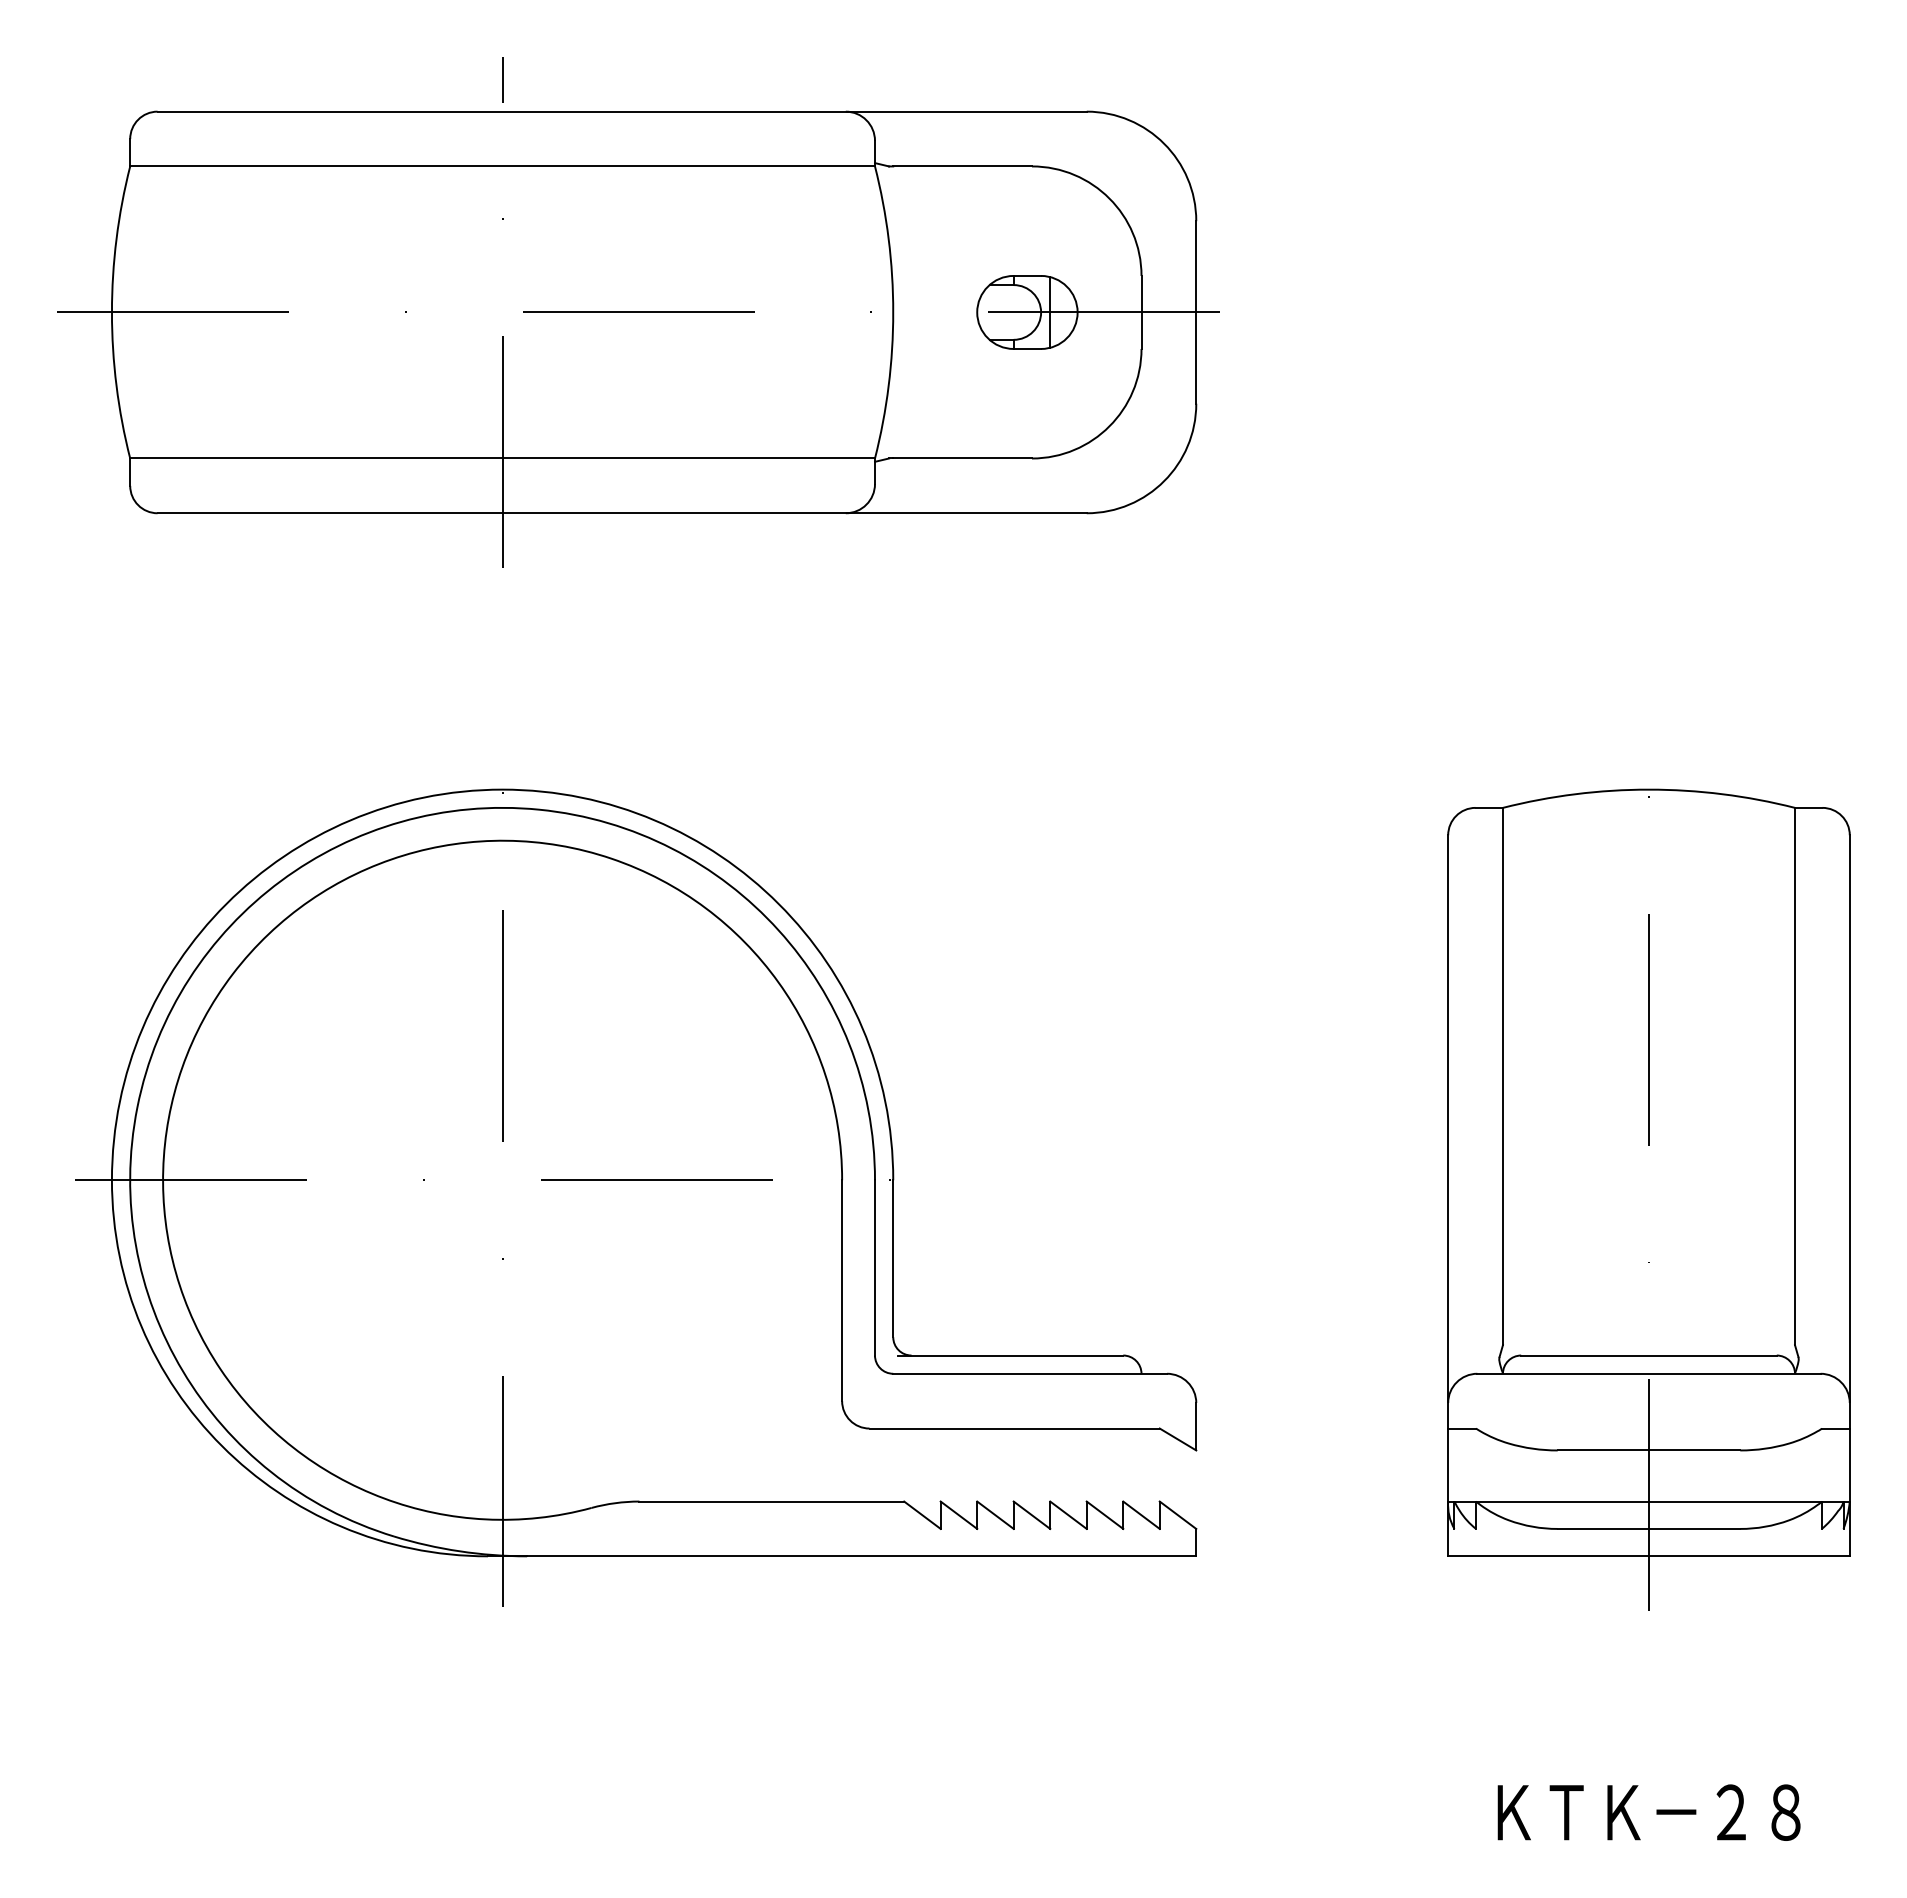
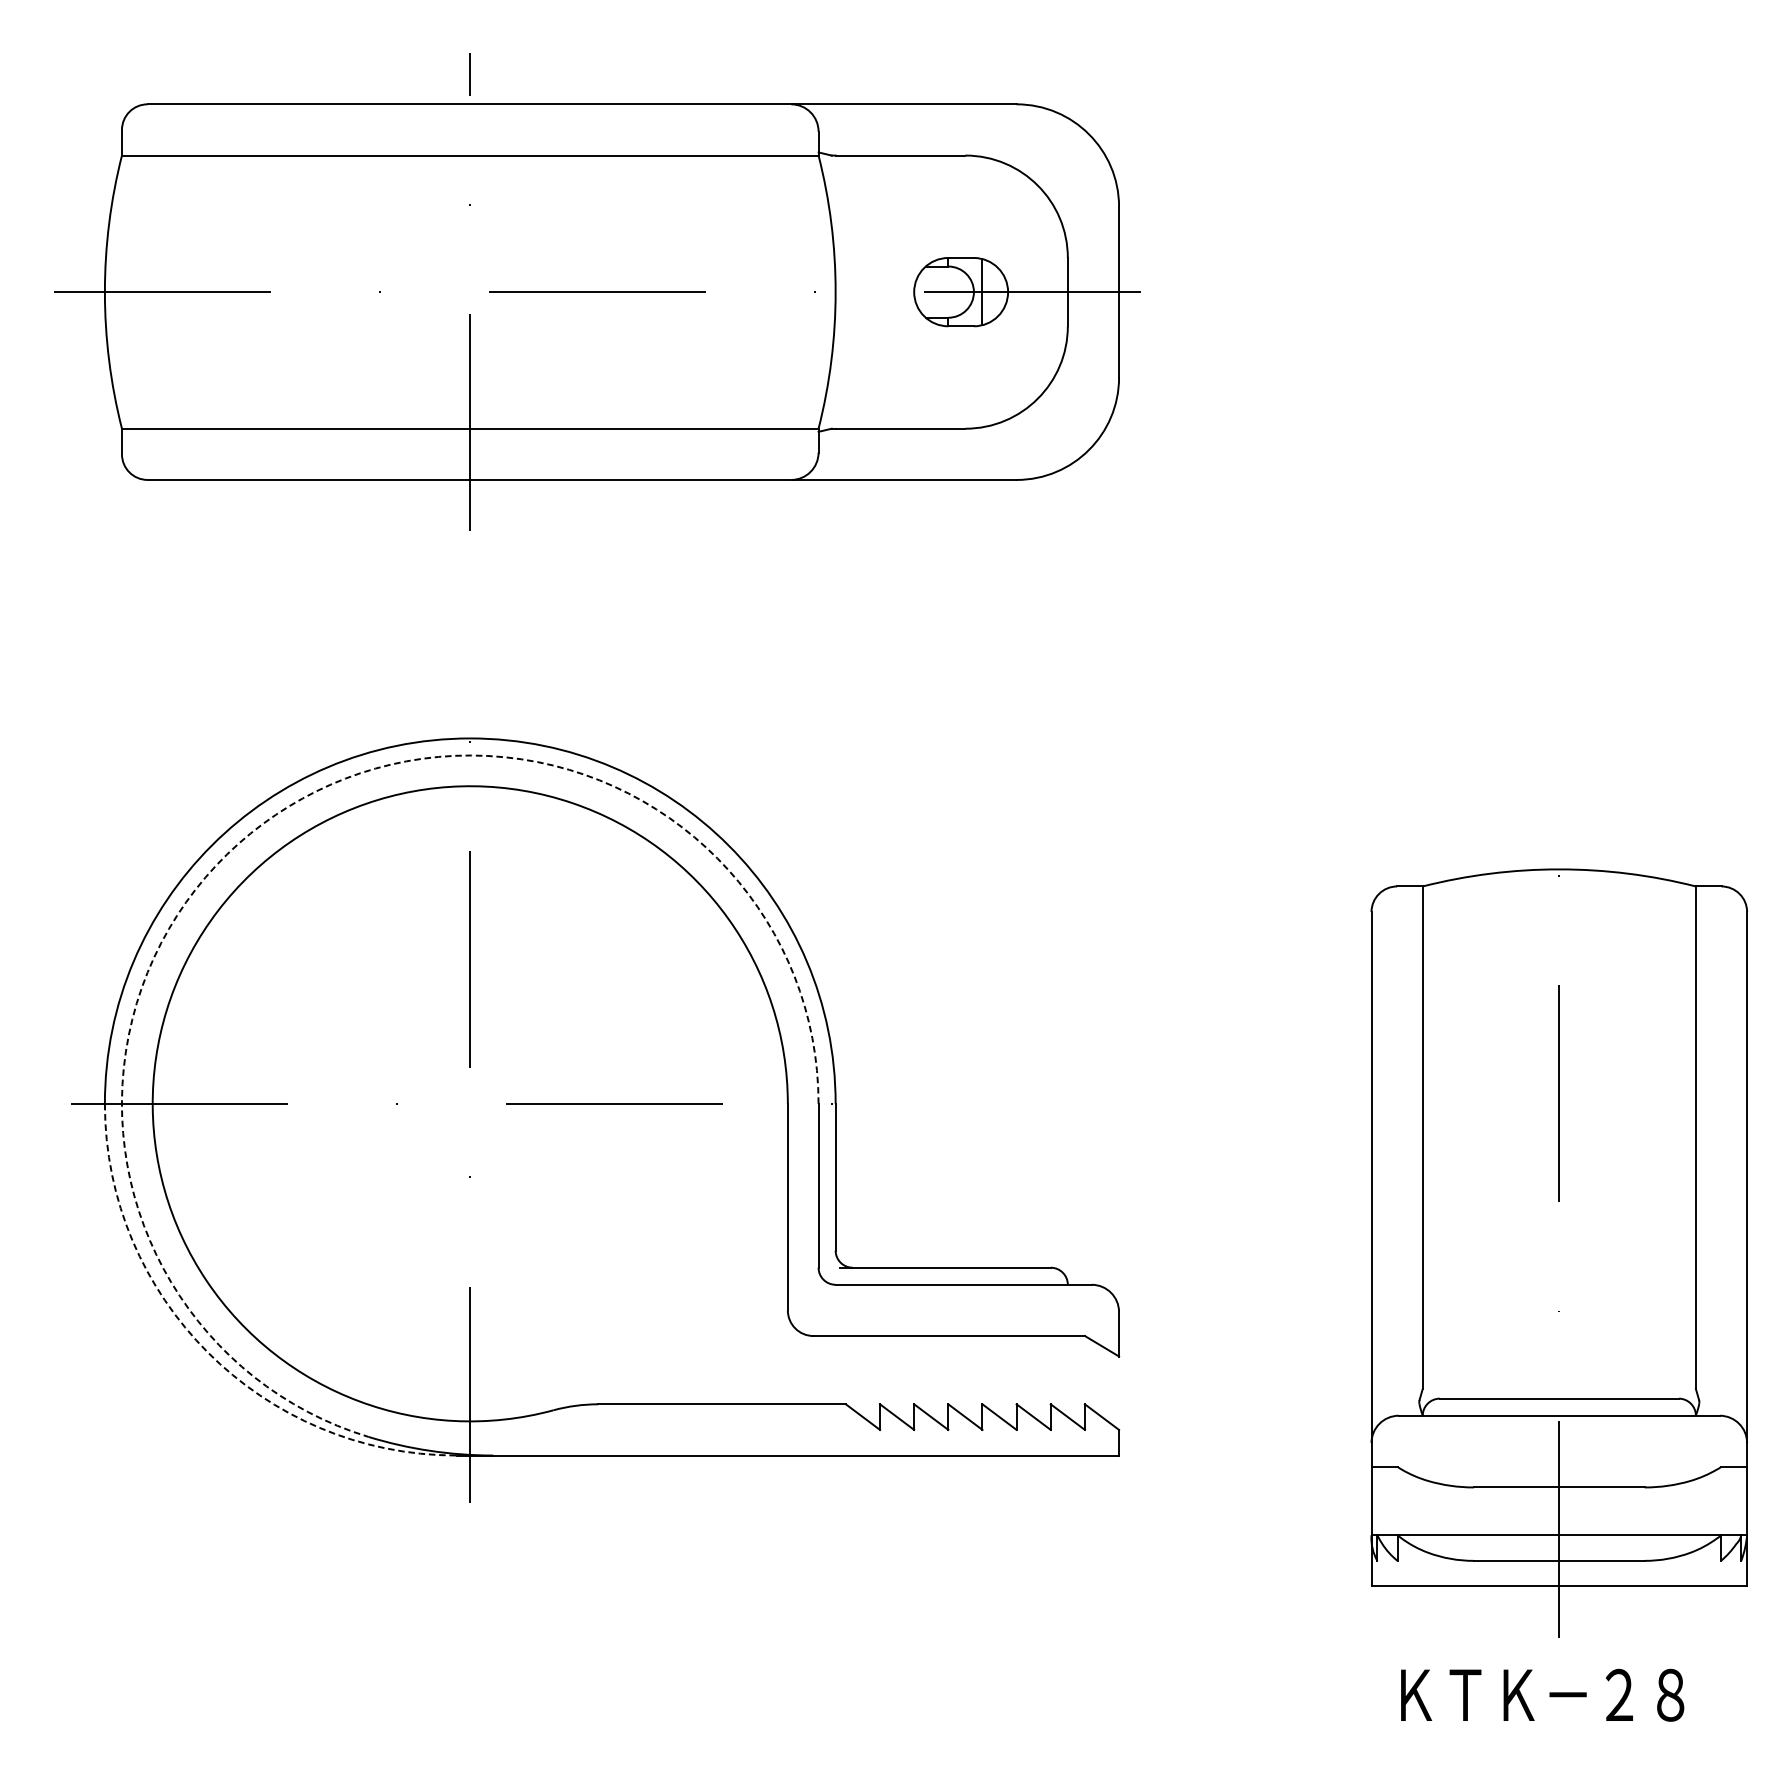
arc: (280, 881) -> (262, 824), solid -> dashed
part: (1648, 1199) -> (1558, 1252), moved
arc: (222, 1446) -> (208, 1352), solid -> dashed

